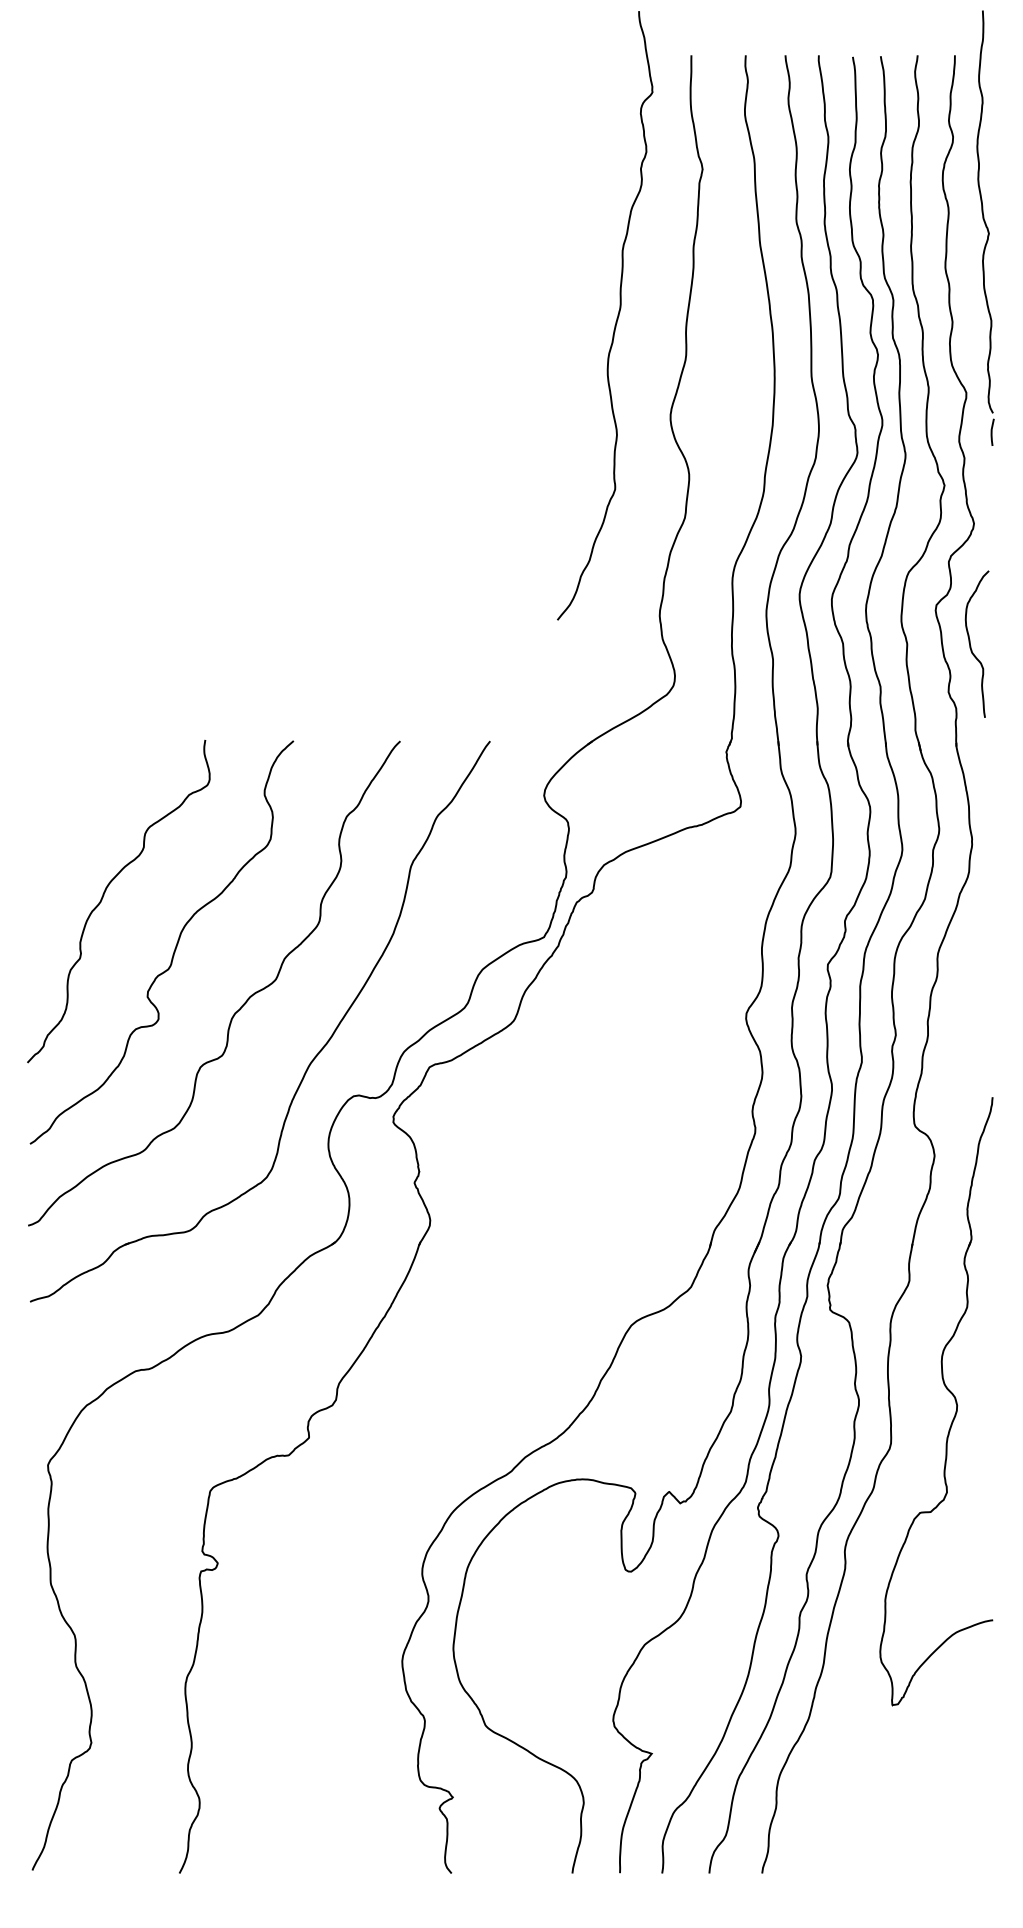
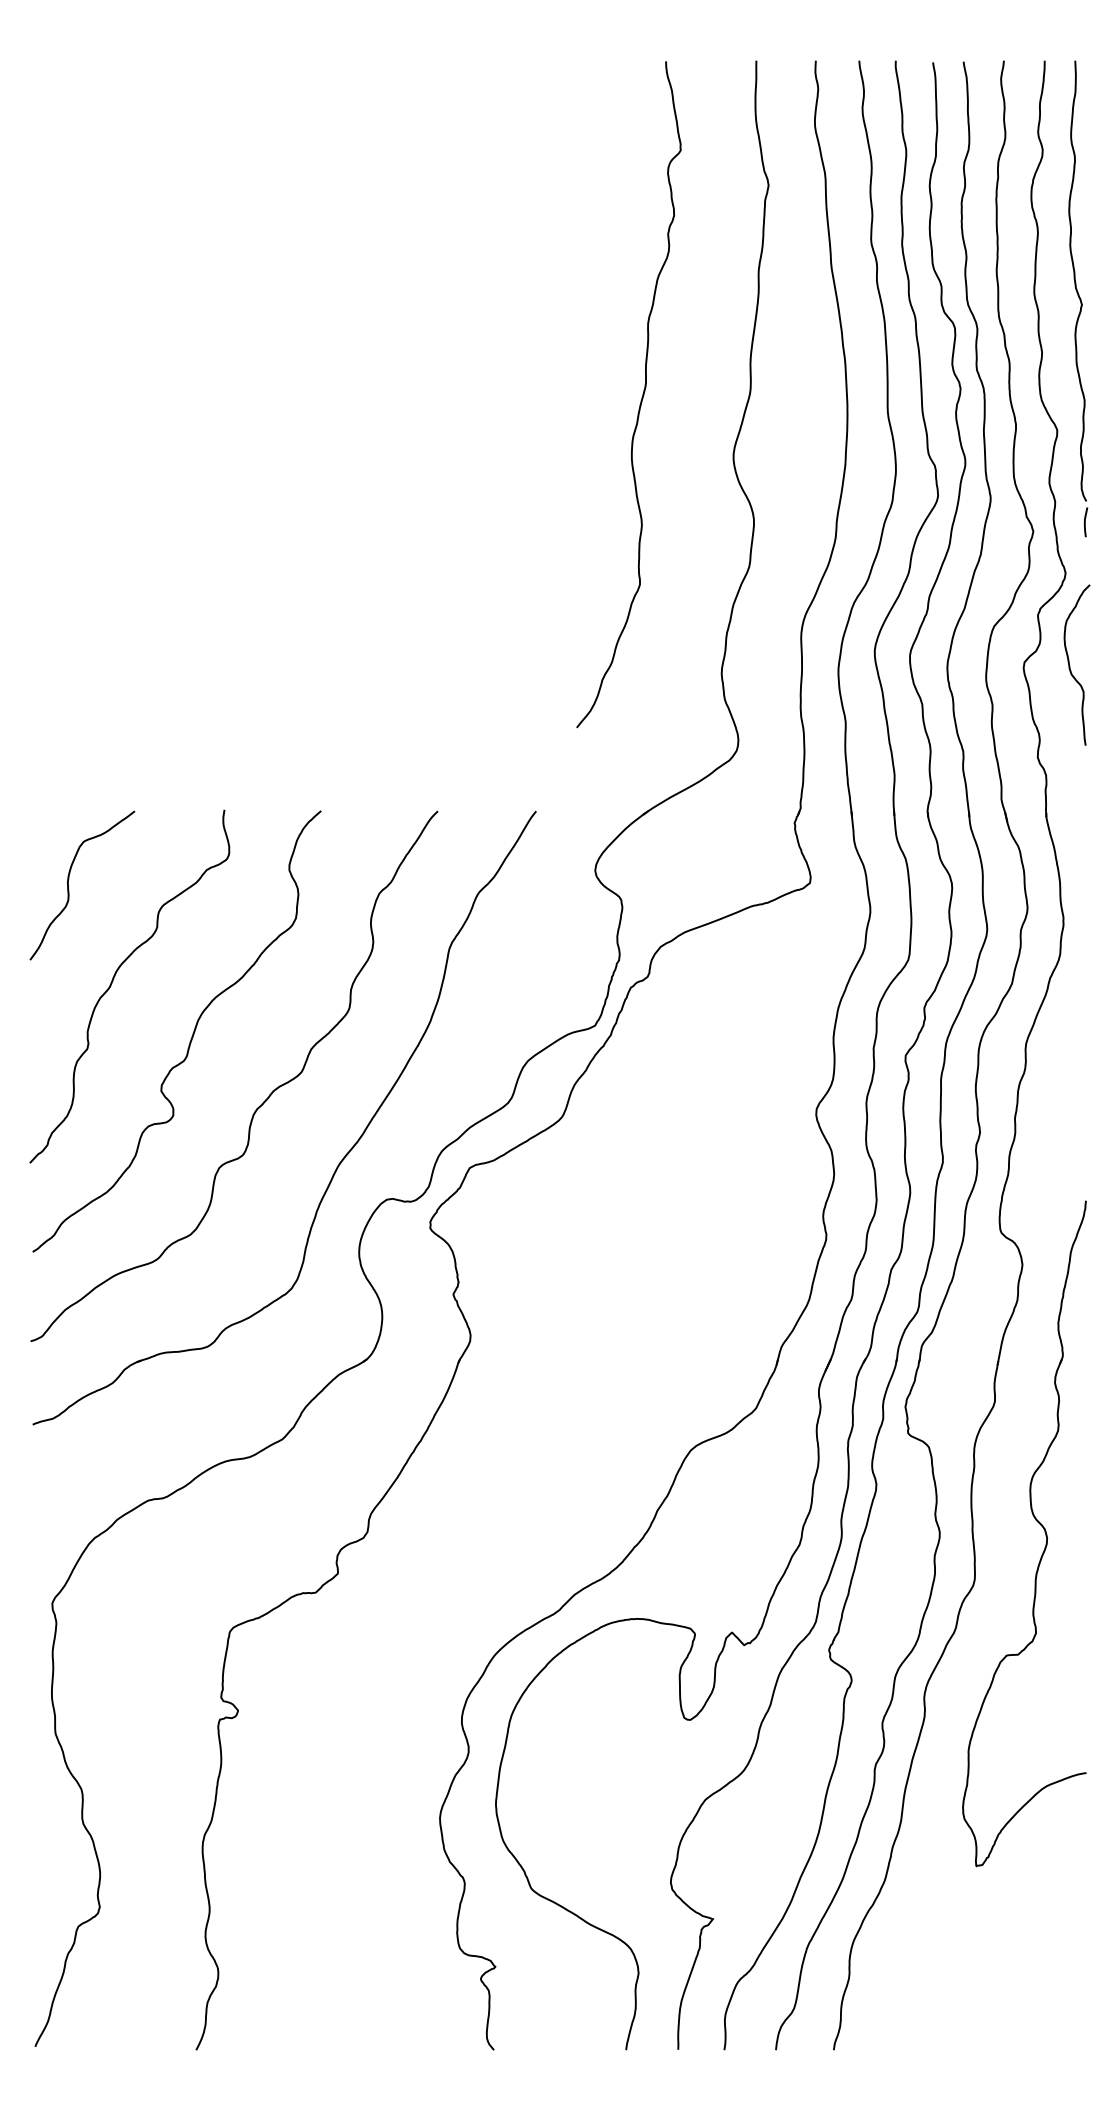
part: (985, 227) -> (1078, 298), moved
curve: (616, 318) -> (641, 397), moved
curve: (971, 644) -> (1070, 665), moved
curve: (63, 812) -> (69, 889), added

